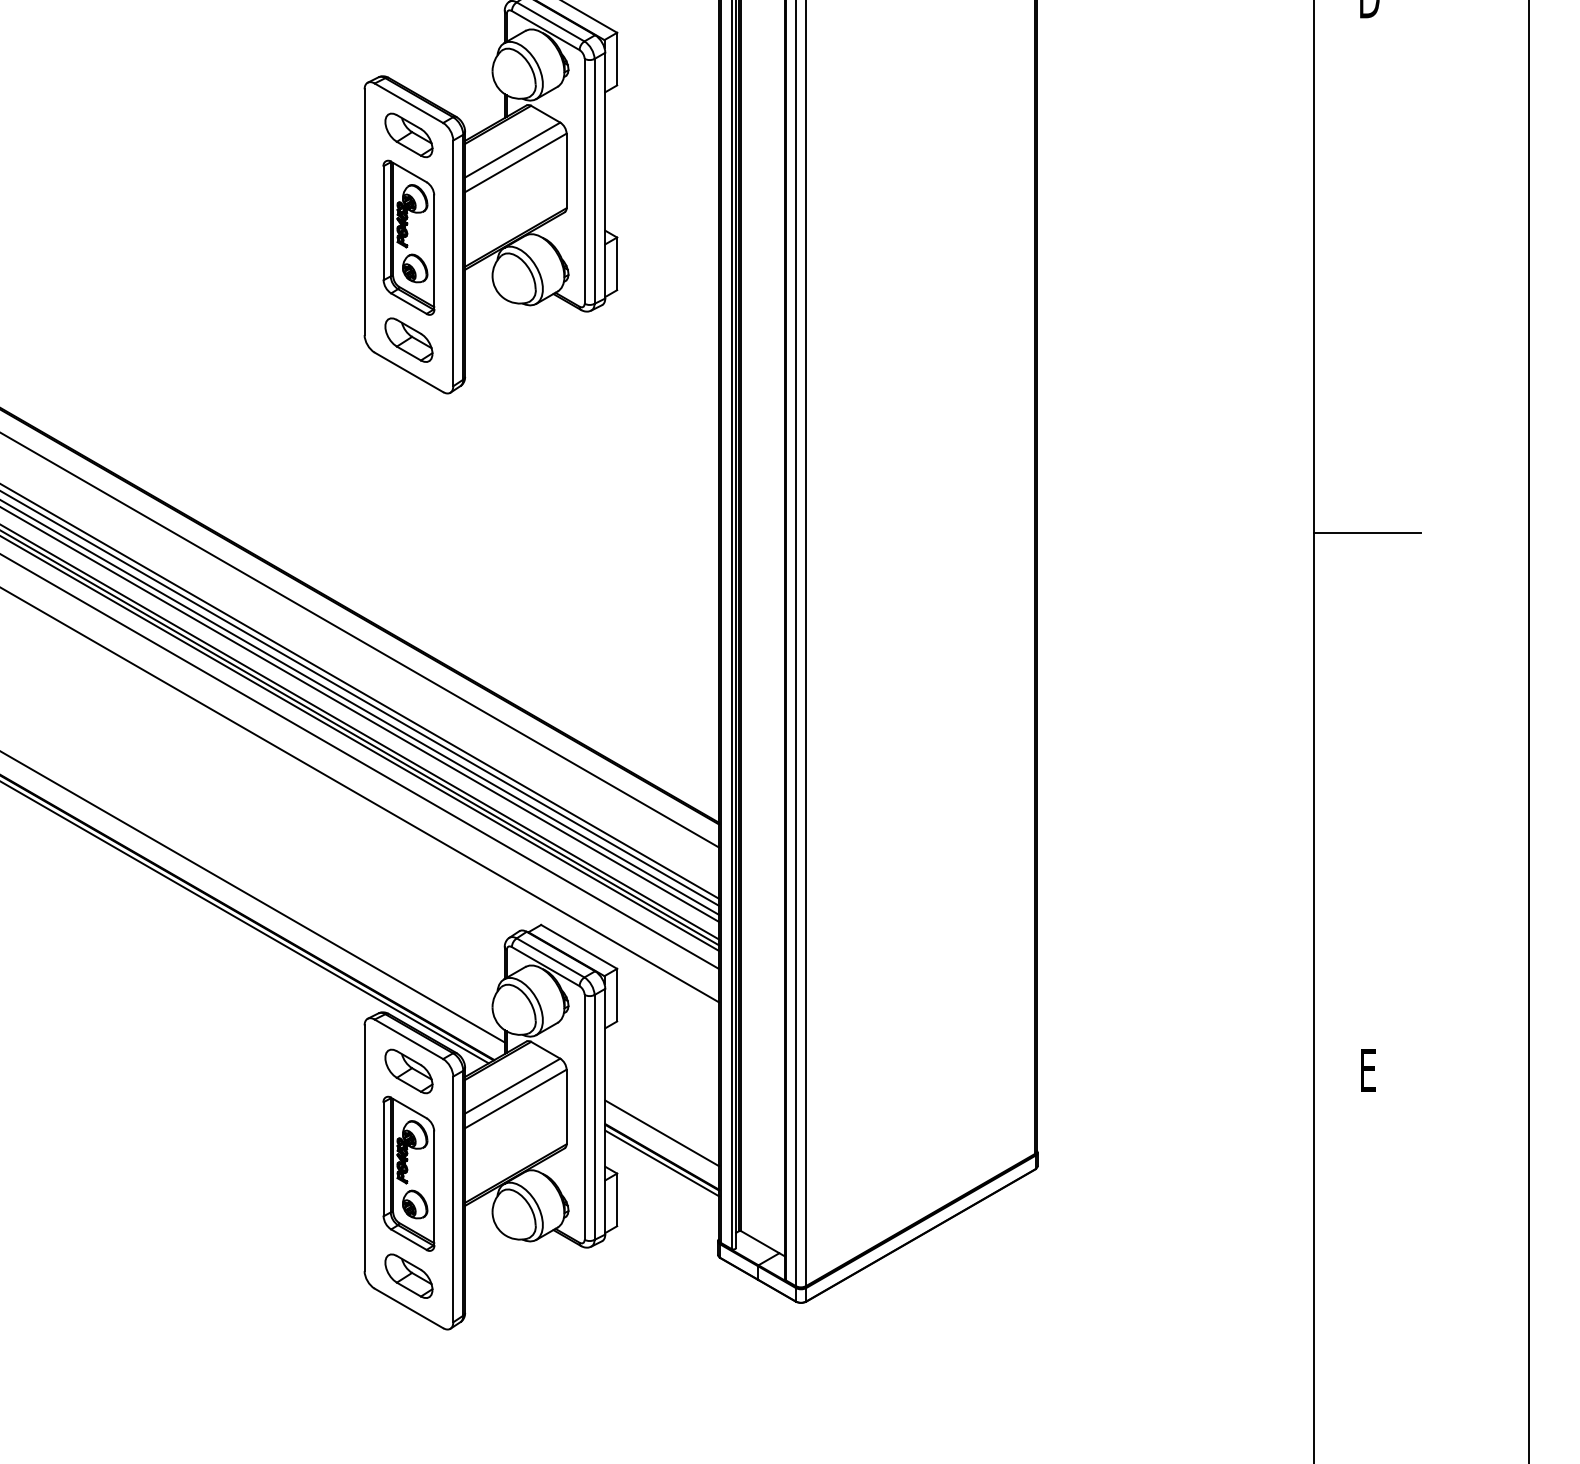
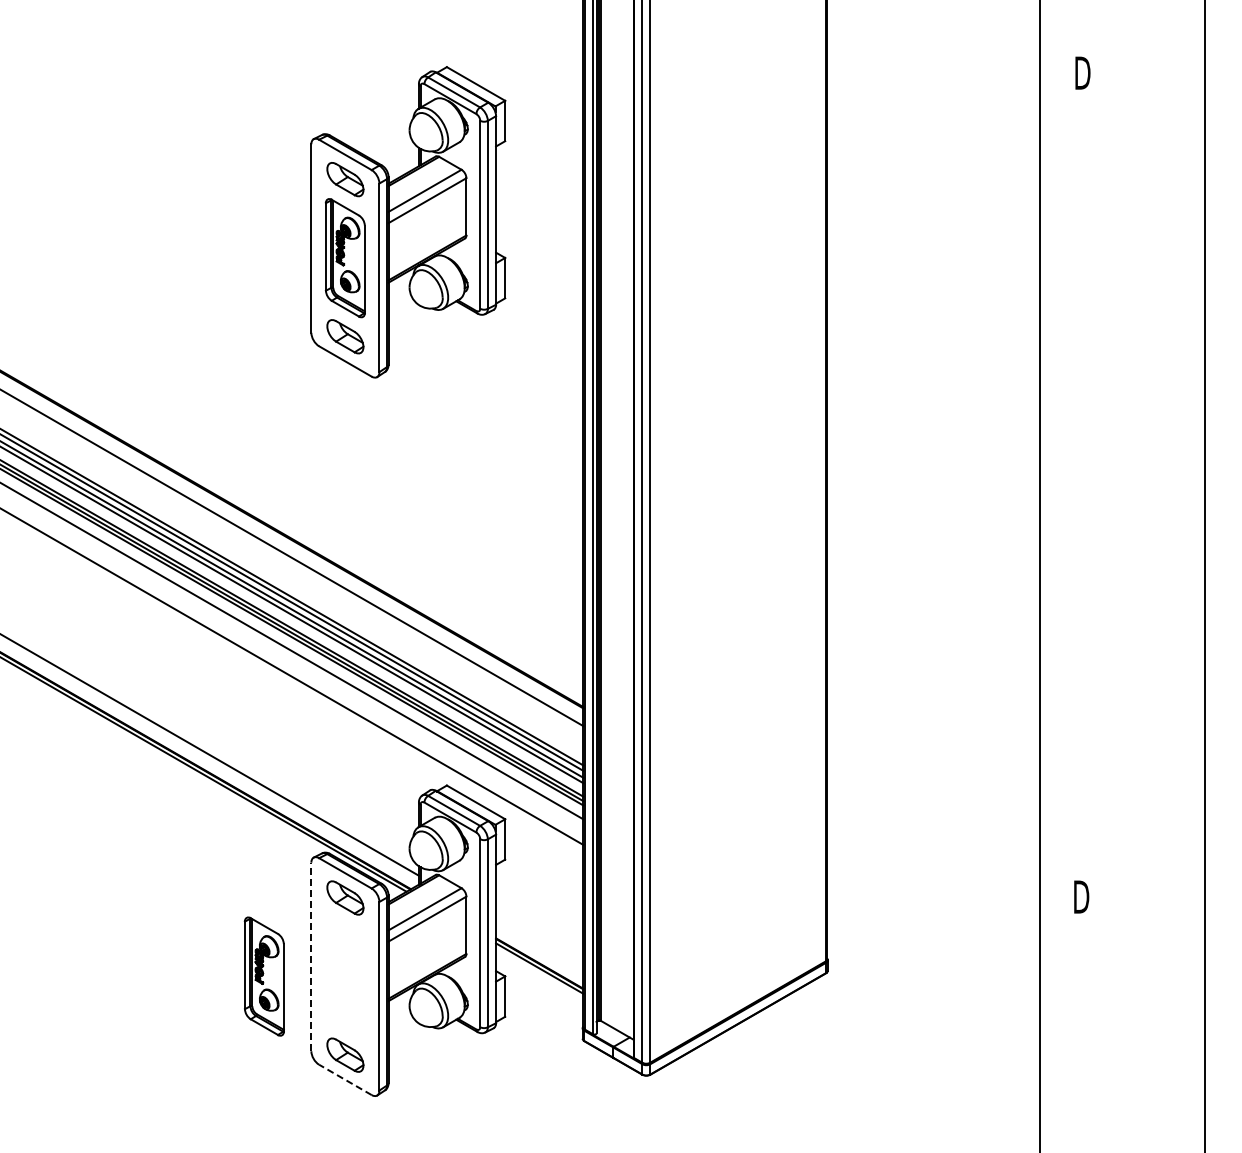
line: (1366, 532) -> (1080, 484), removed
text: (1368, 1069) -> (1081, 896), E -> D
line: (661, 1133) -> (539, 945), removed
line: (364, 1147) -> (311, 956), solid -> dashed
part: (407, 1173) -> (263, 976), moved
line: (407, 1307) -> (344, 1079), solid -> dashed

